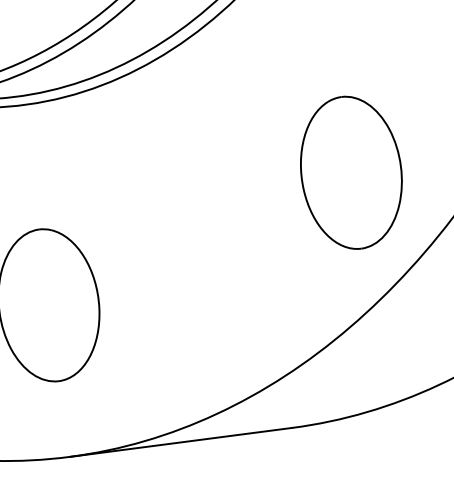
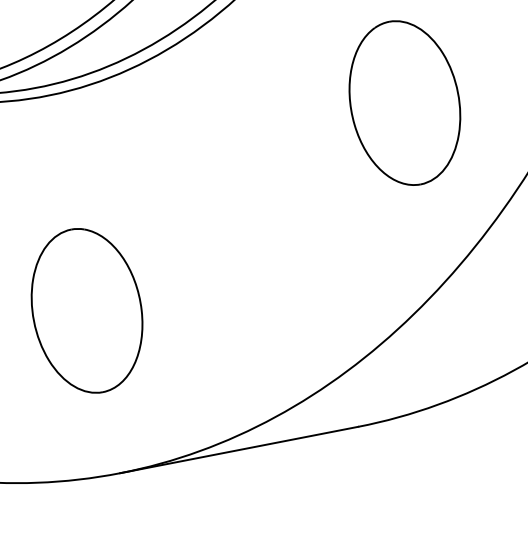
part: (351, 172) -> (404, 102), moved

